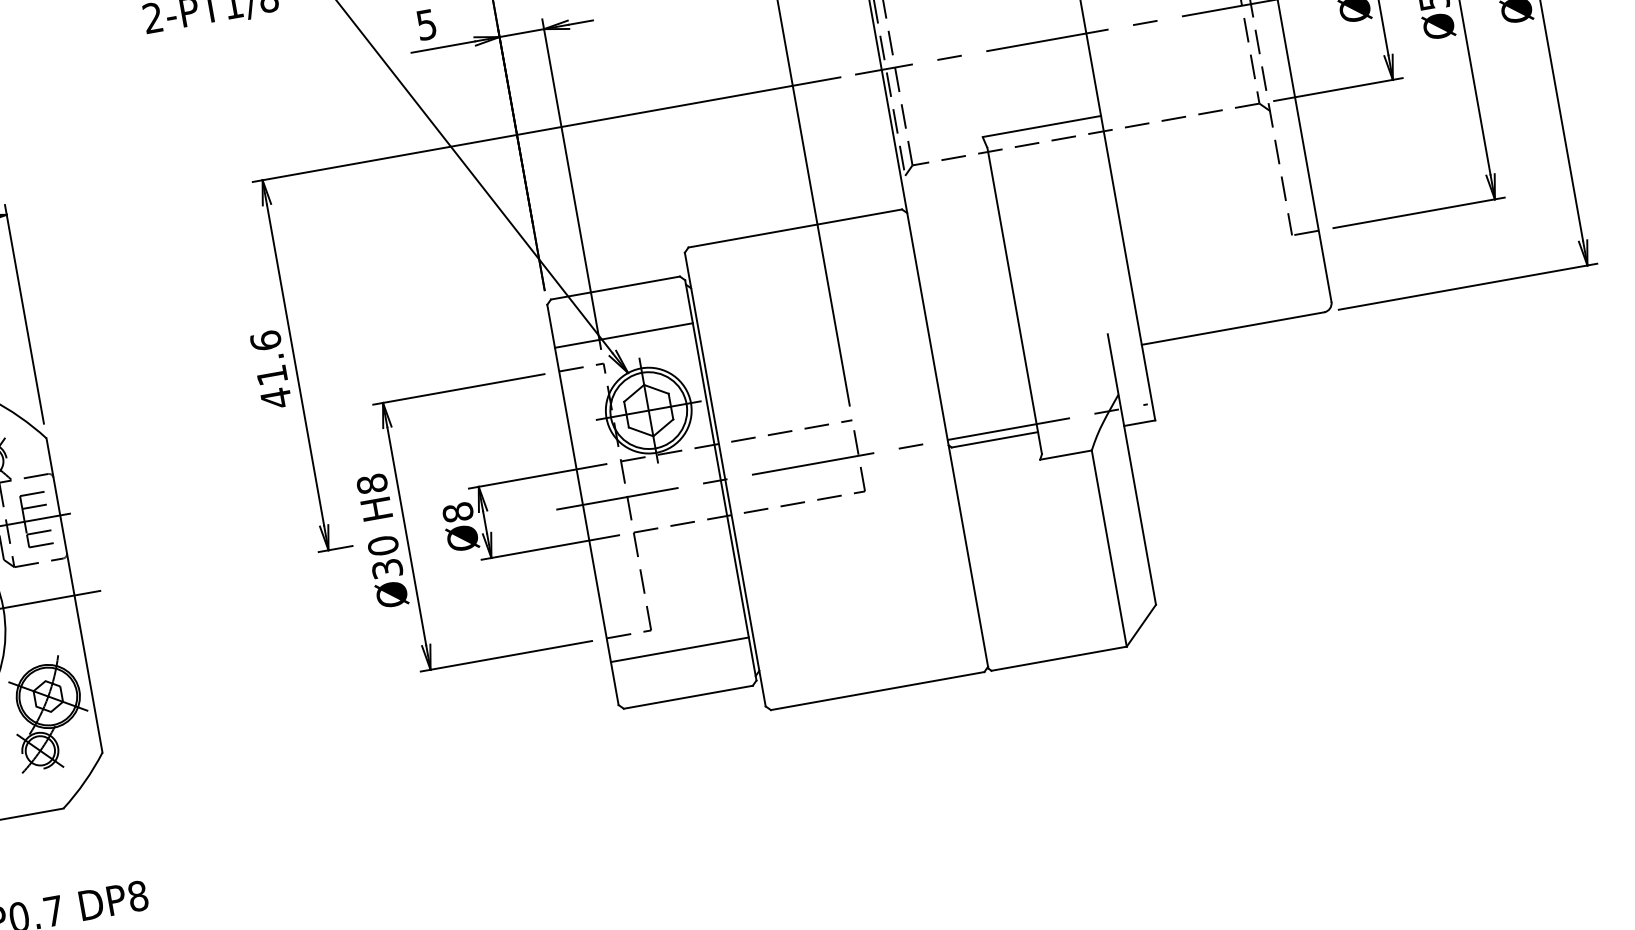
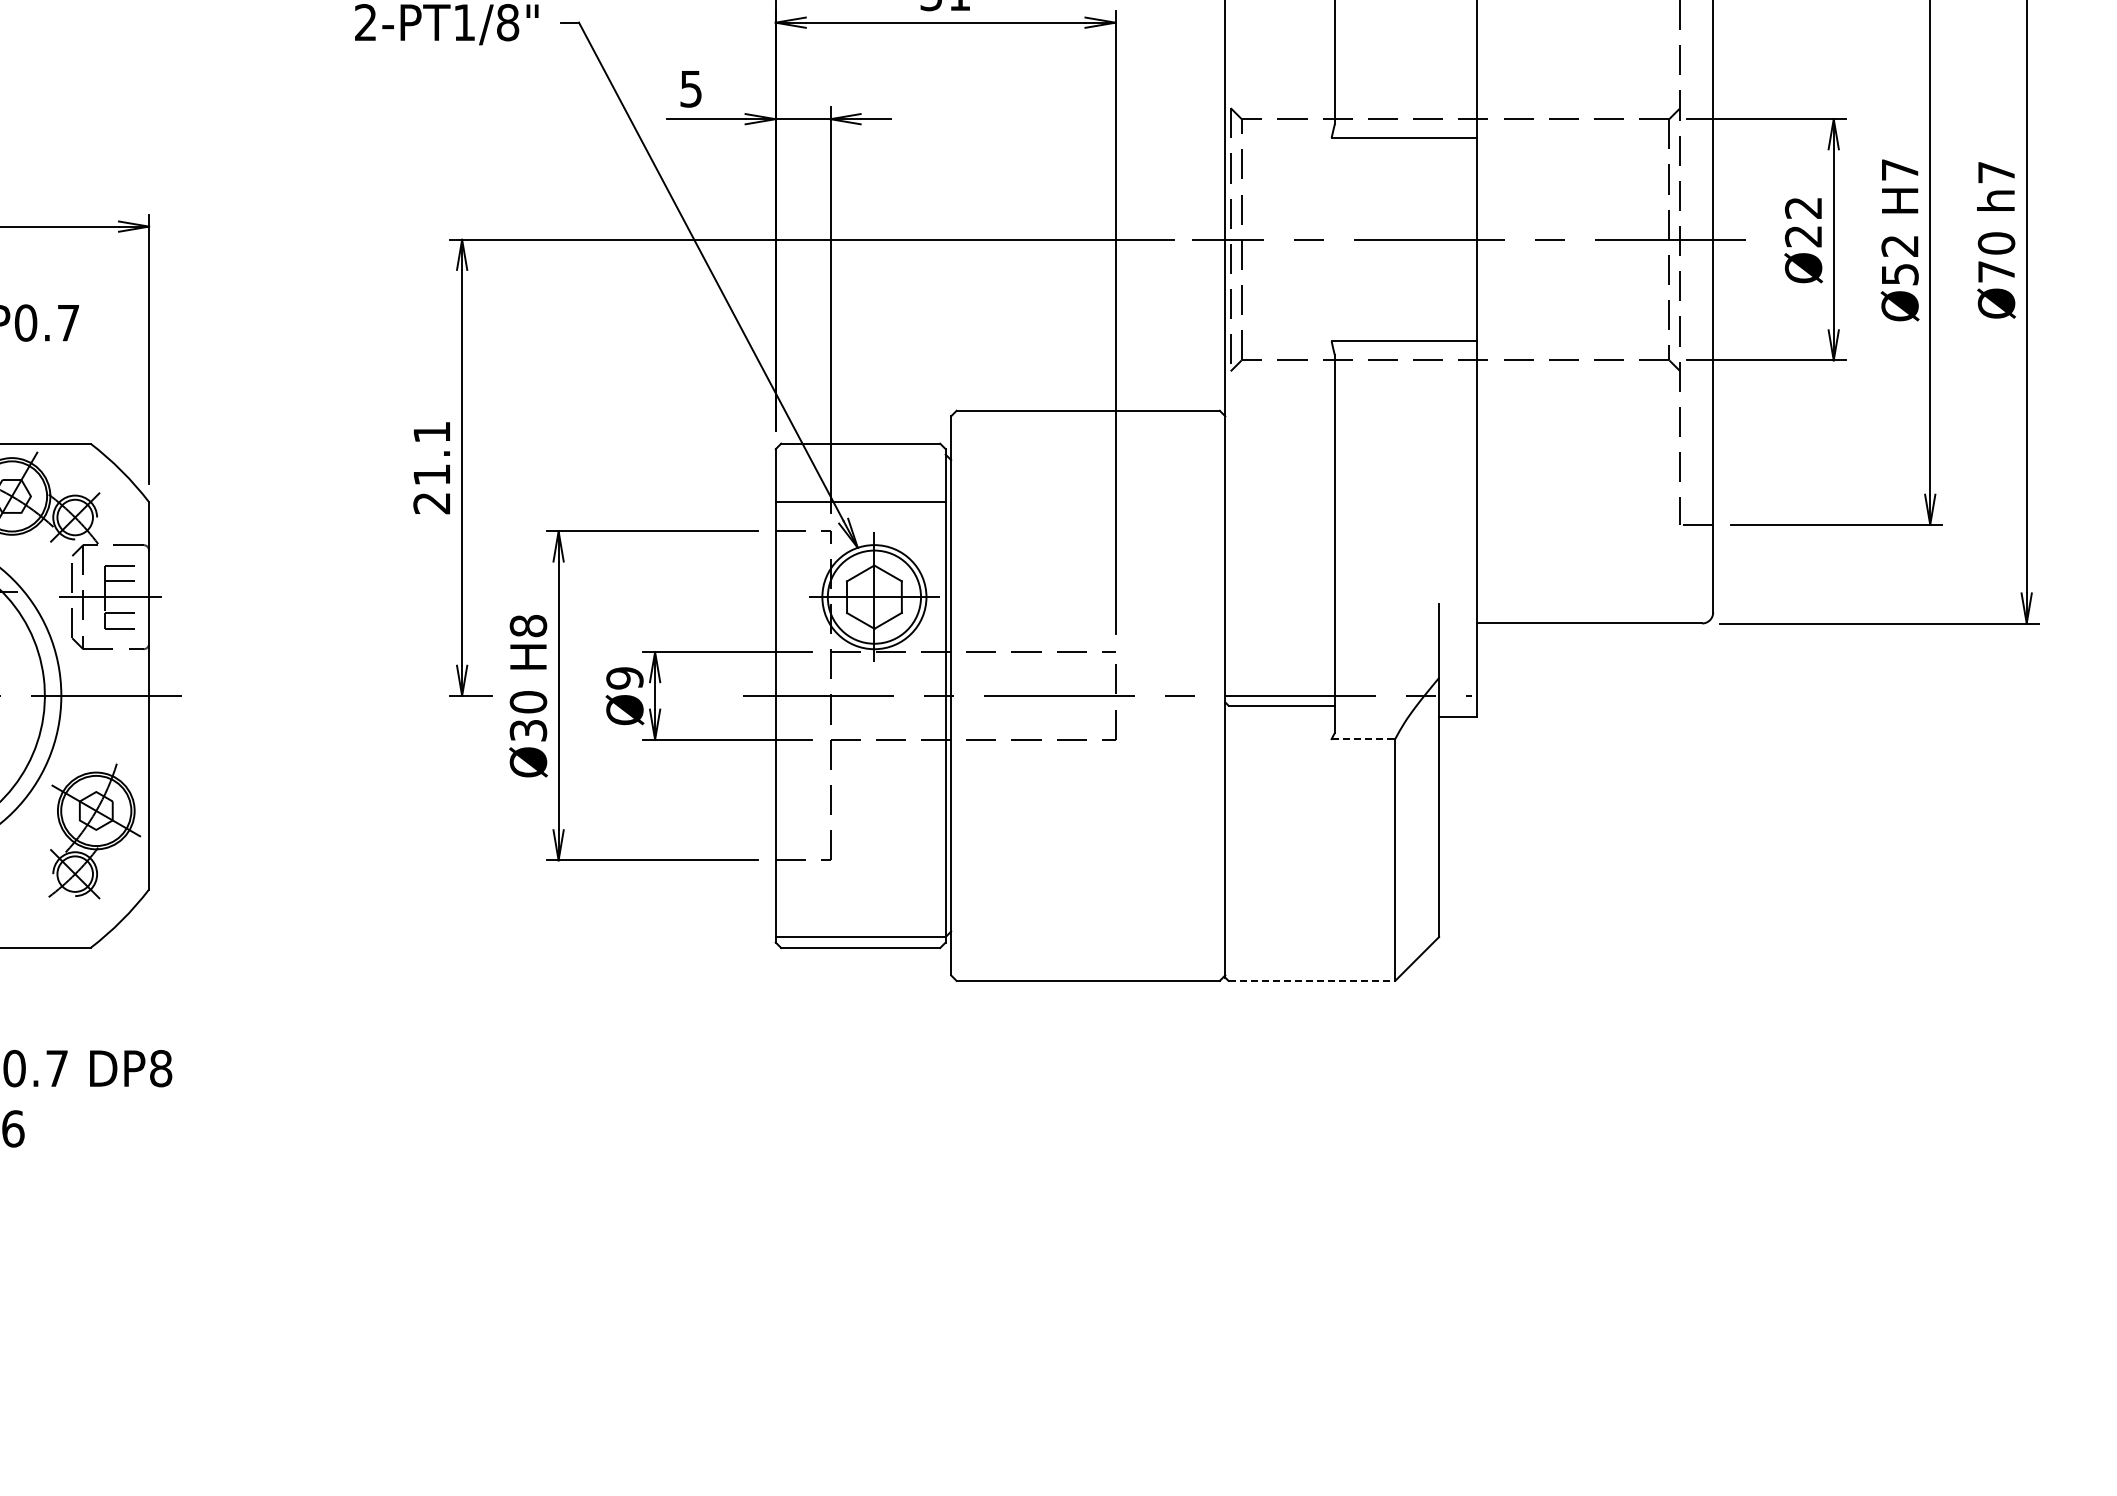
text: (270, 370) -> (431, 468), 41.6 -> 21.1
line: (1066, 455) -> (1363, 739), solid -> dashed
text: (457, 512) -> (624, 678), Ø8 -> Ø9
line: (679, 649) -> (860, 936), moved
line: (1059, 658) -> (1312, 980), solid -> dashed

